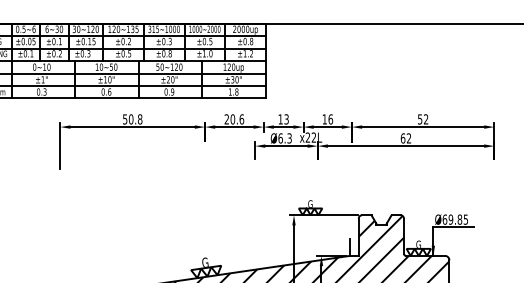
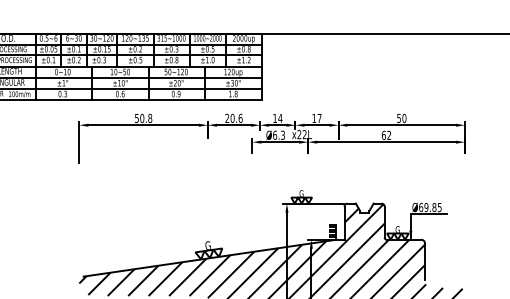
text: (286, 118) -> (280, 117), 13 -> 14
text: (330, 118) -> (319, 117), 16 -> 17
text: (426, 119) -> (404, 118), 52 -> 50
hatch: (345, 246) -> (332, 231), added

